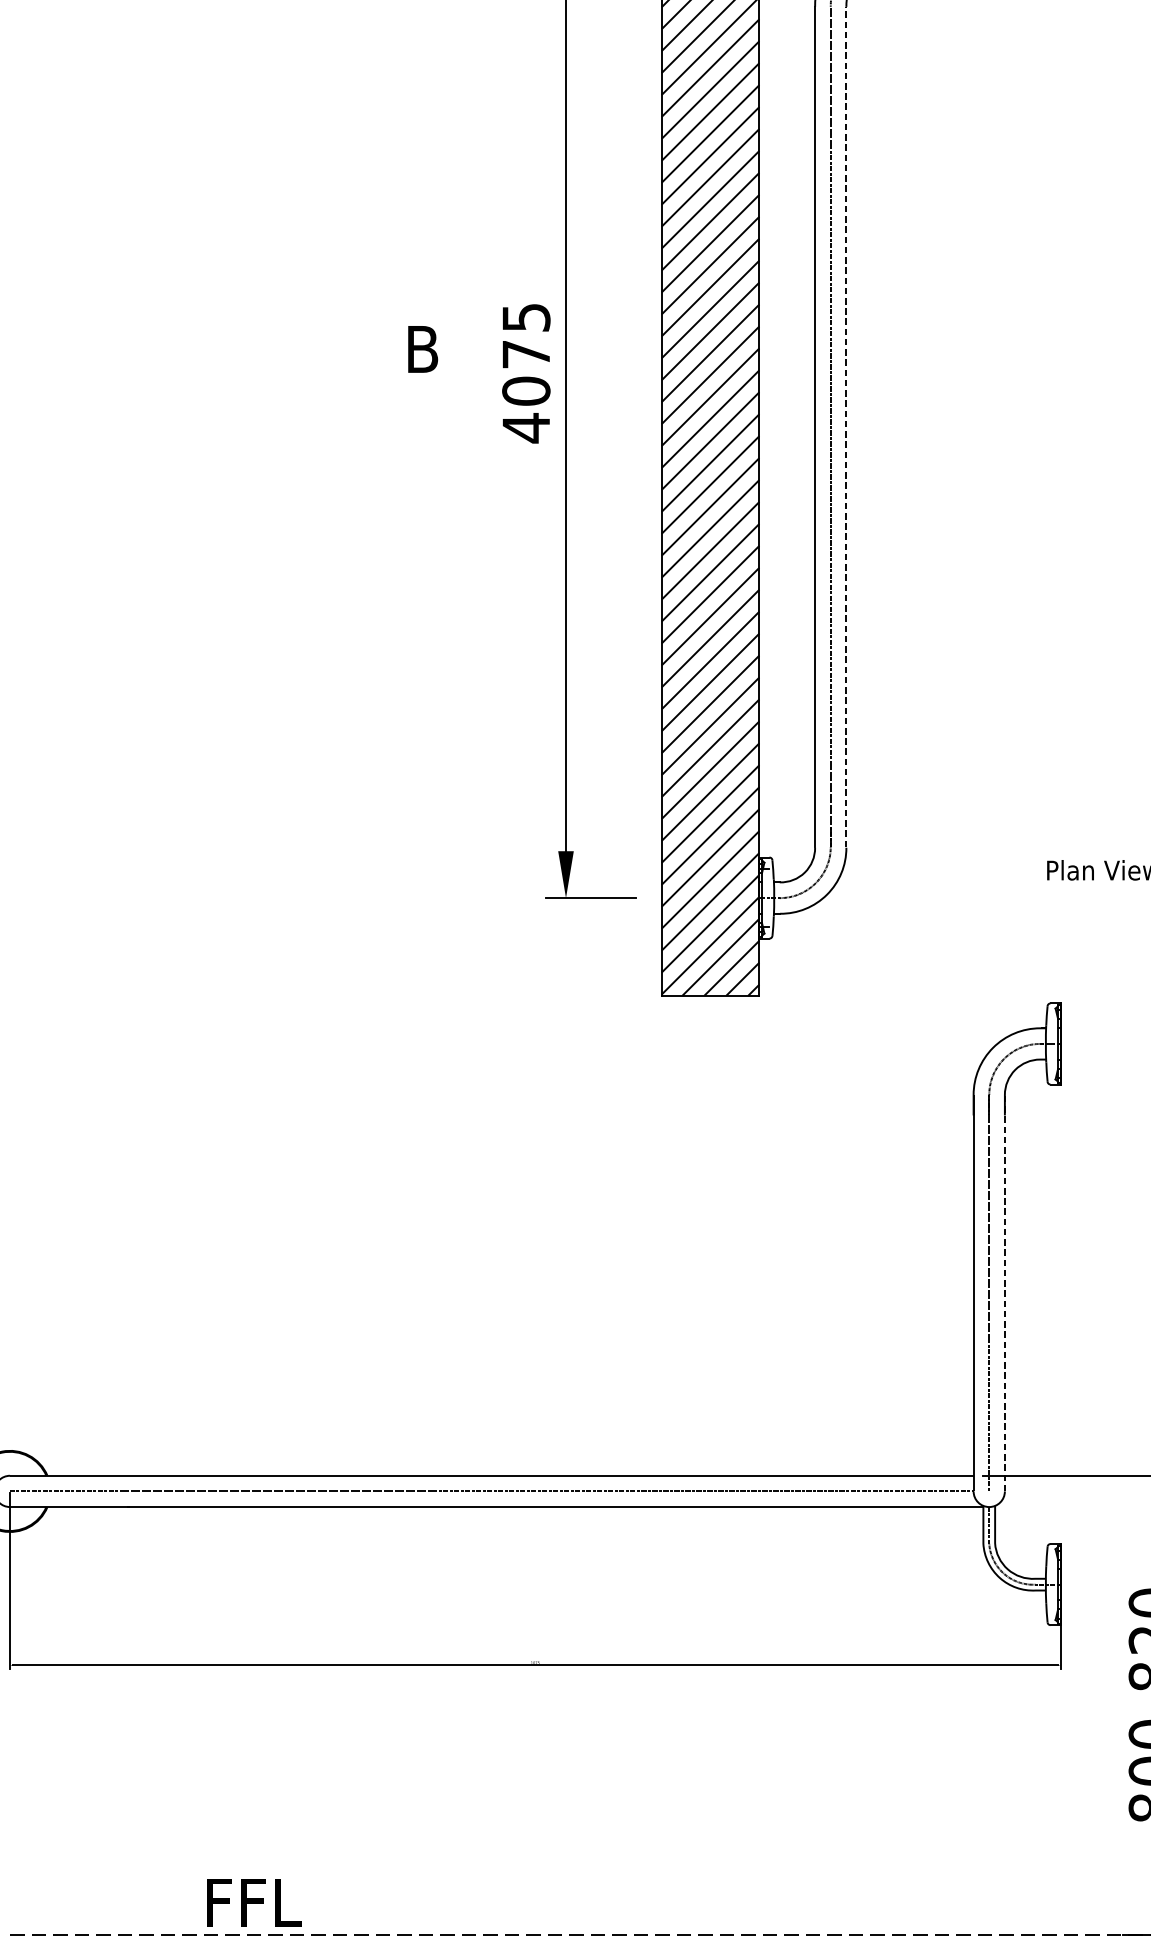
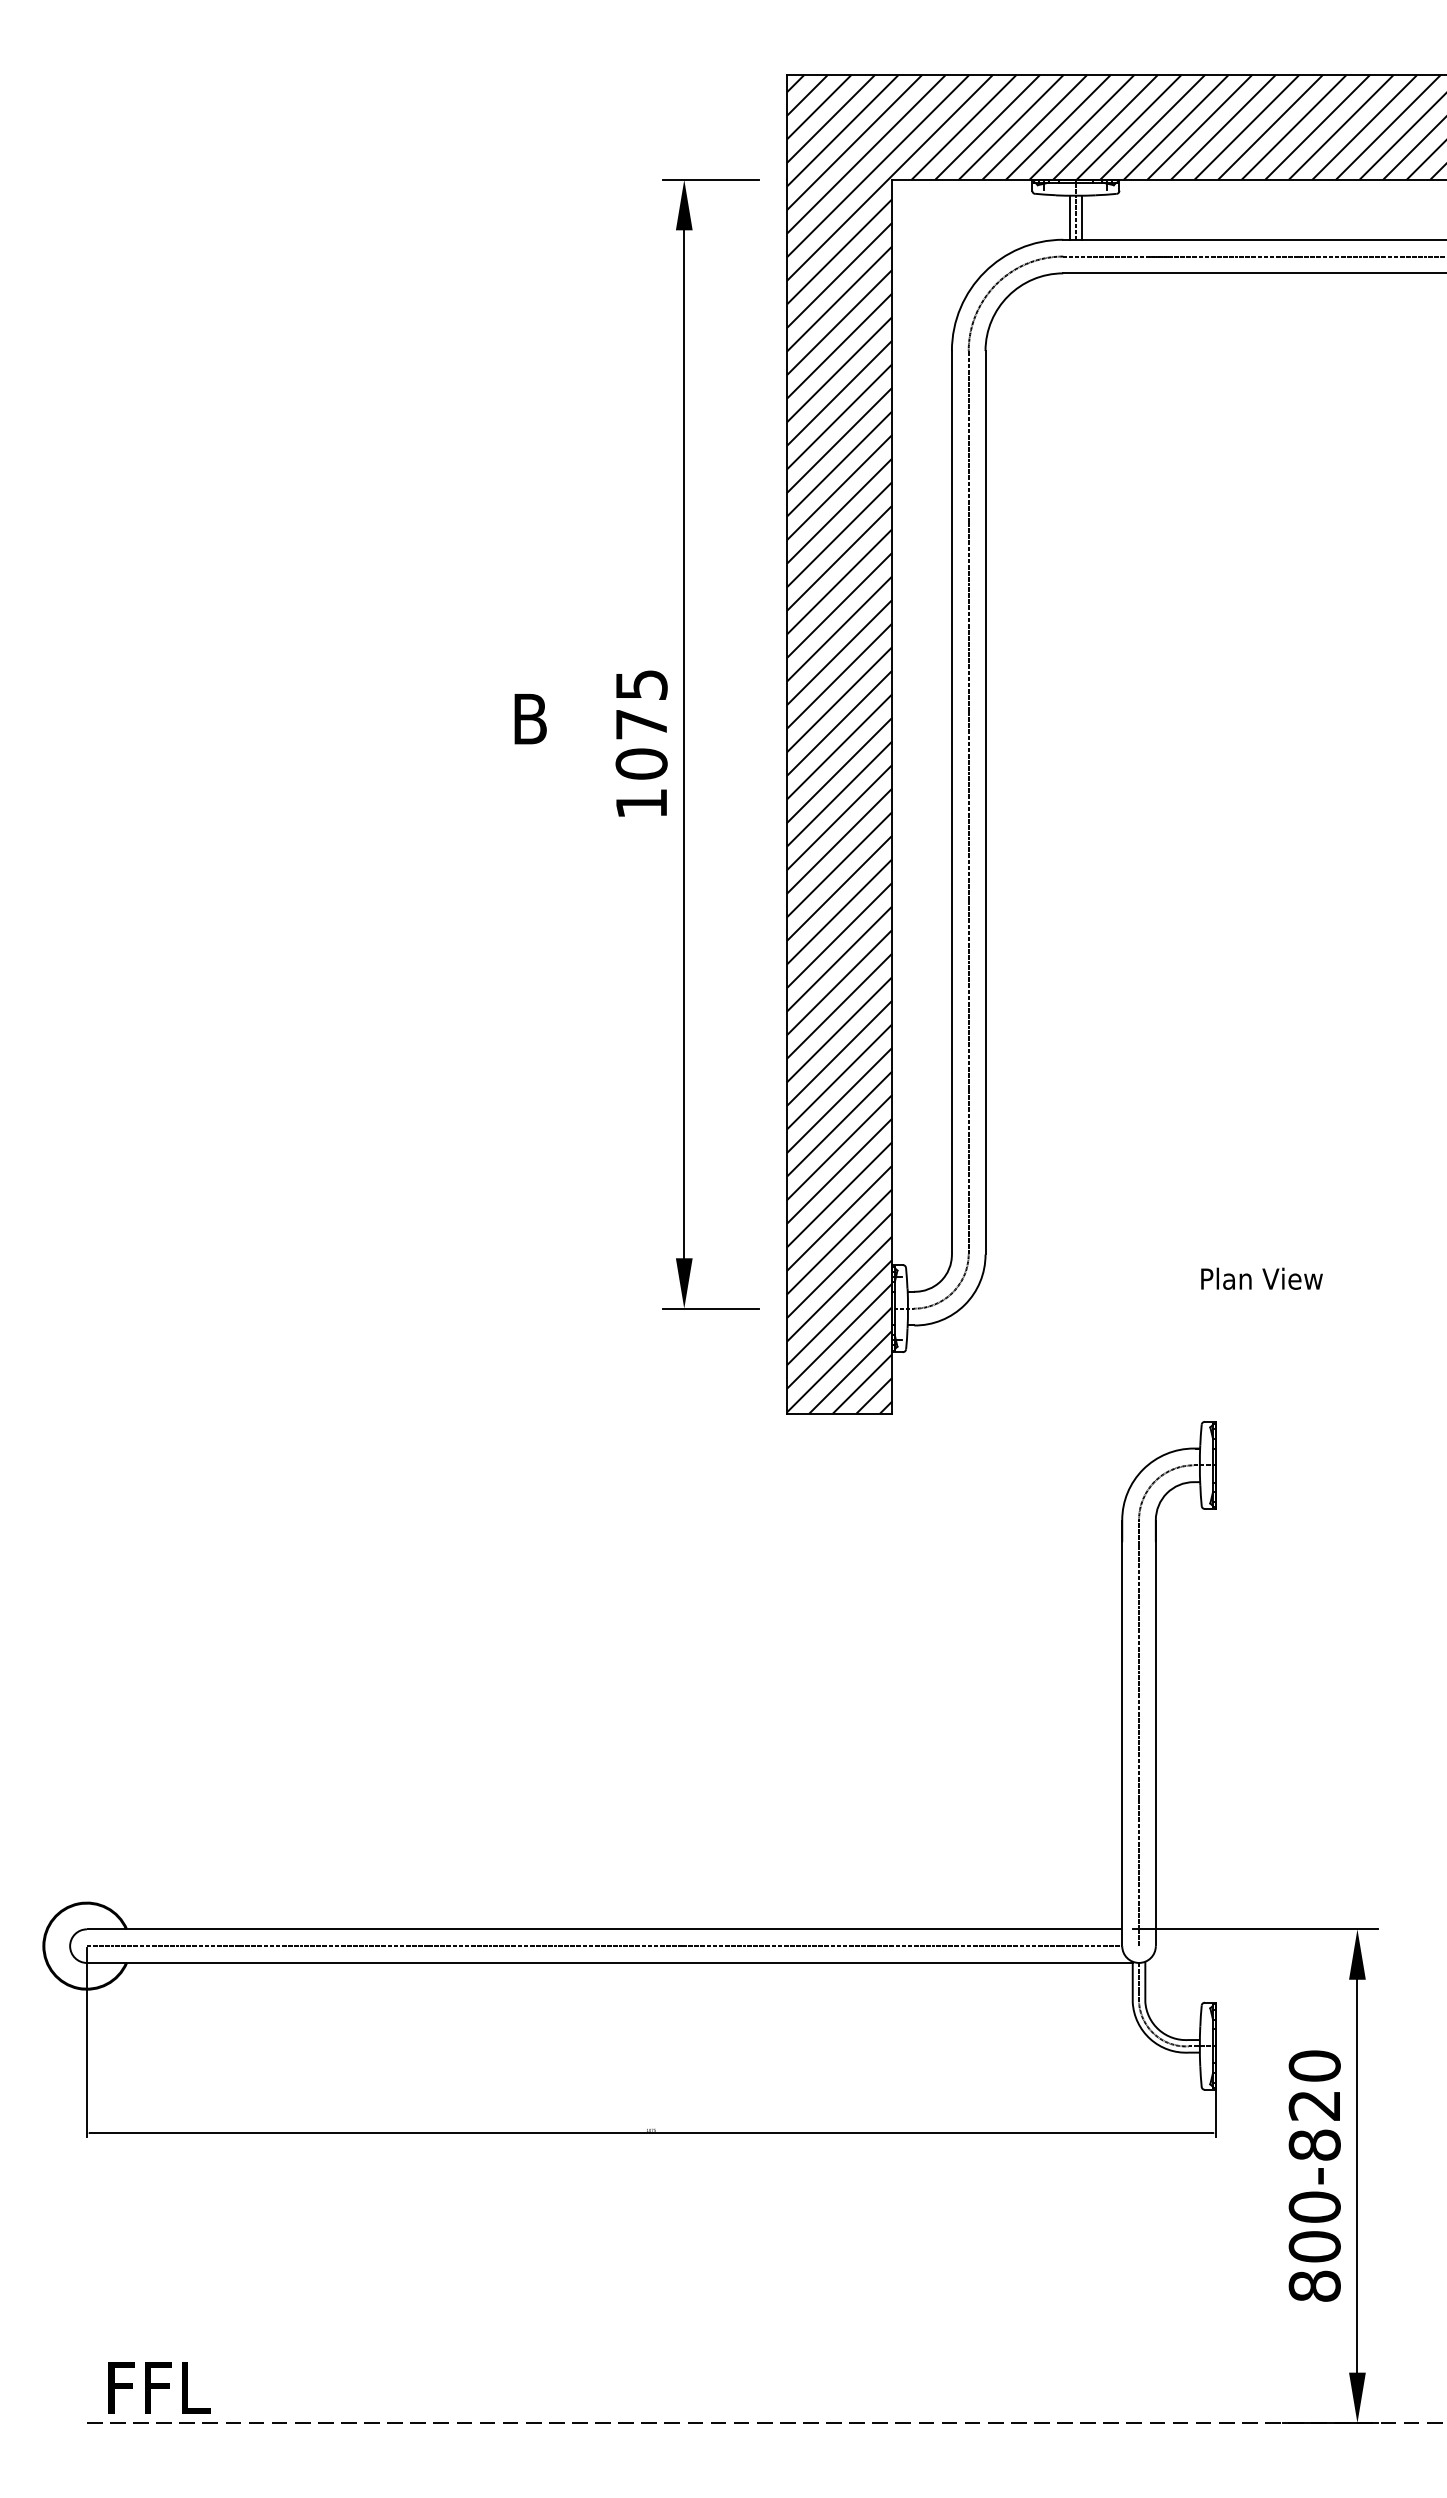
line: (846, 426) -> (985, 801), dashed -> solid
text: (526, 427) -> (641, 803), 4075 -> 1075
line: (1004, 1292) -> (1155, 1732), dashed -> solid
text: (254, 1902) -> (159, 2387), moved

